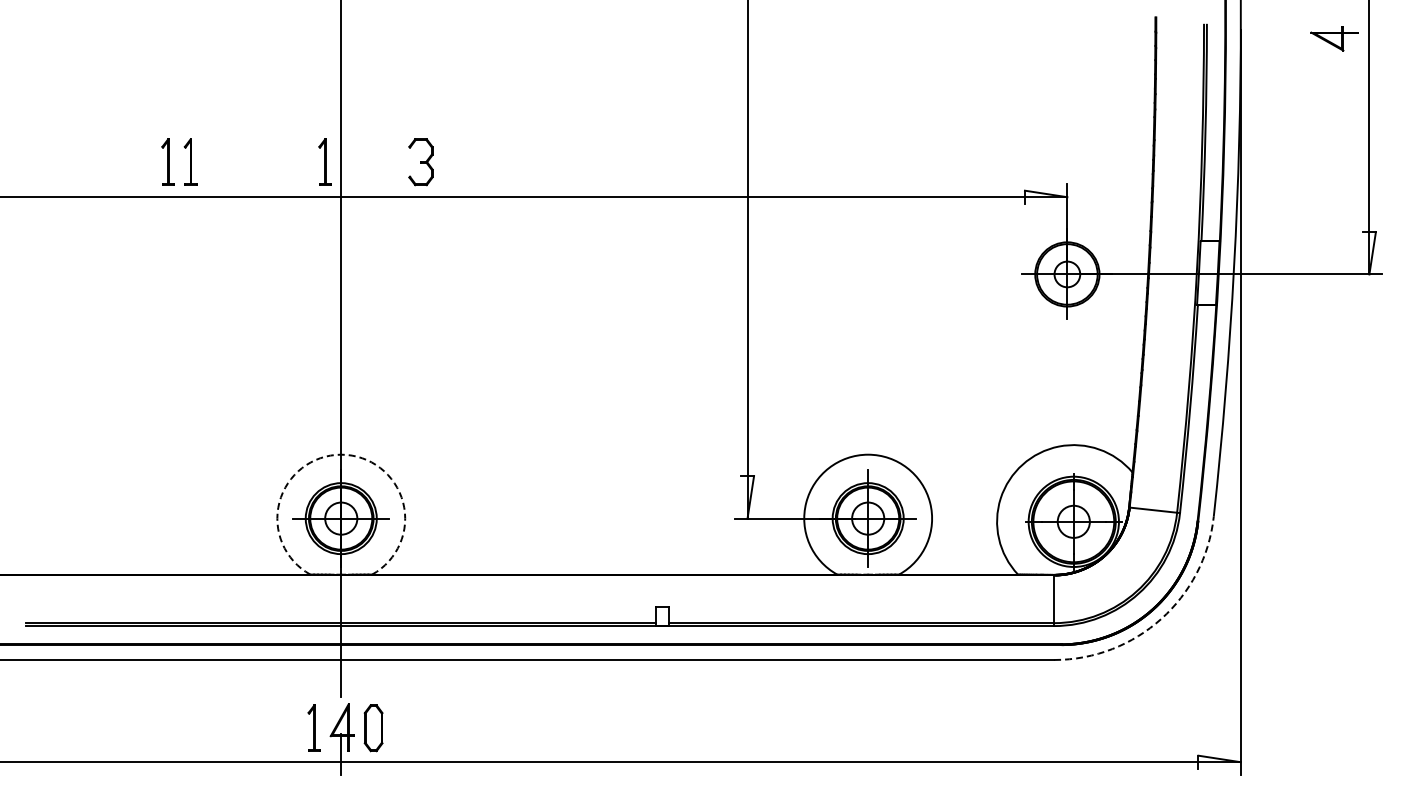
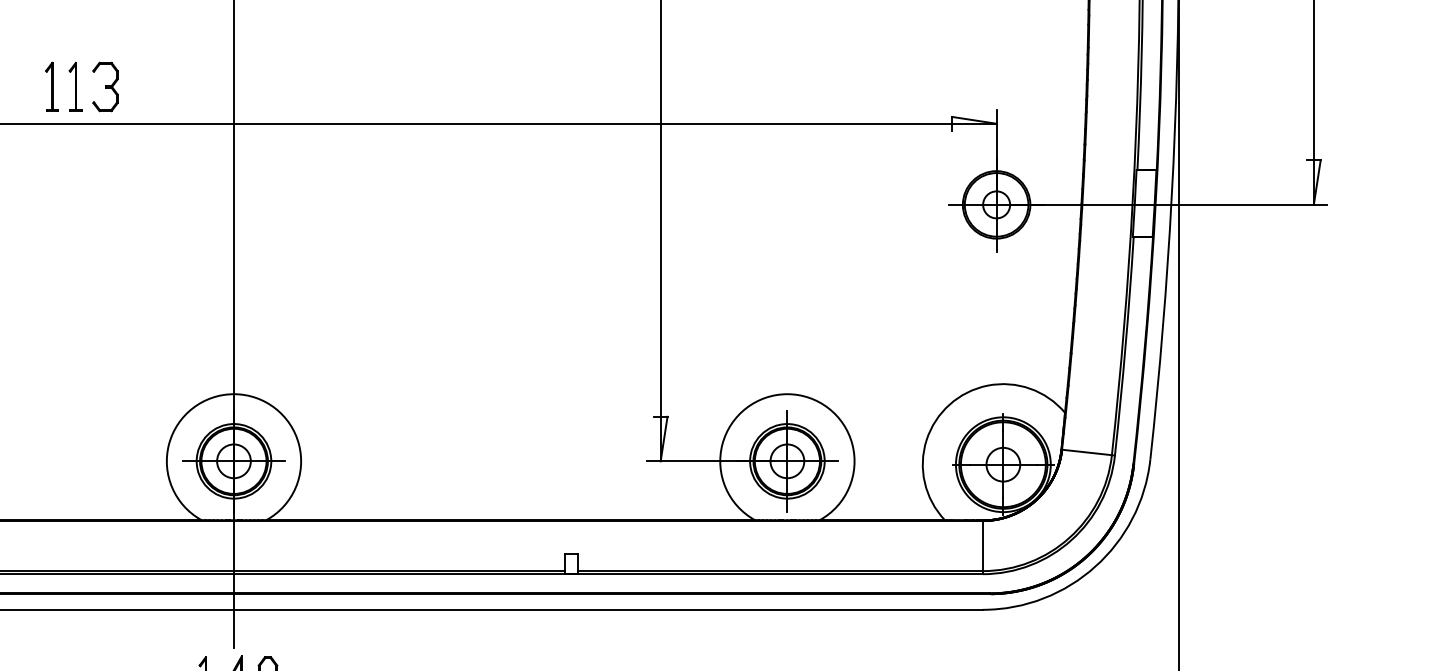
part: (324, 161) -> (216, 86), removed
part: (420, 162) -> (105, 87), moved
arc: (341, 454) -> (234, 393), dashed -> solid
arc: (1161, 618) -> (1095, 566), dashed -> solid

